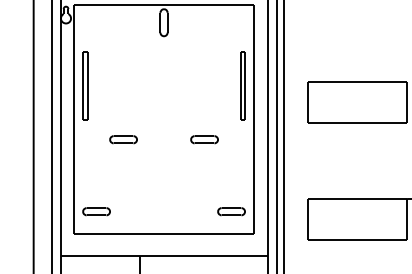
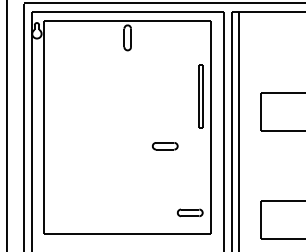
part: (85, 85) -> (54, 96), removed
part: (123, 139) -> (90, 146), removed
part: (96, 211) -> (65, 212), removed

